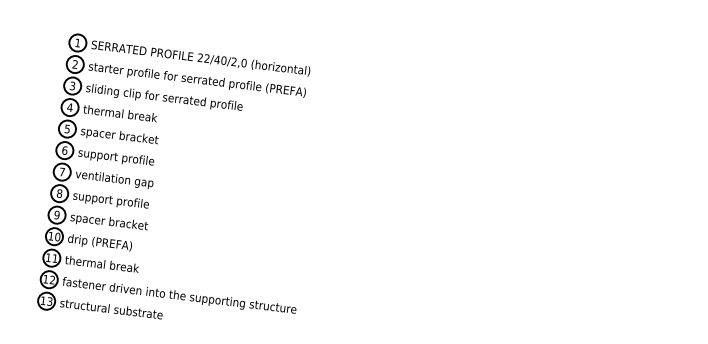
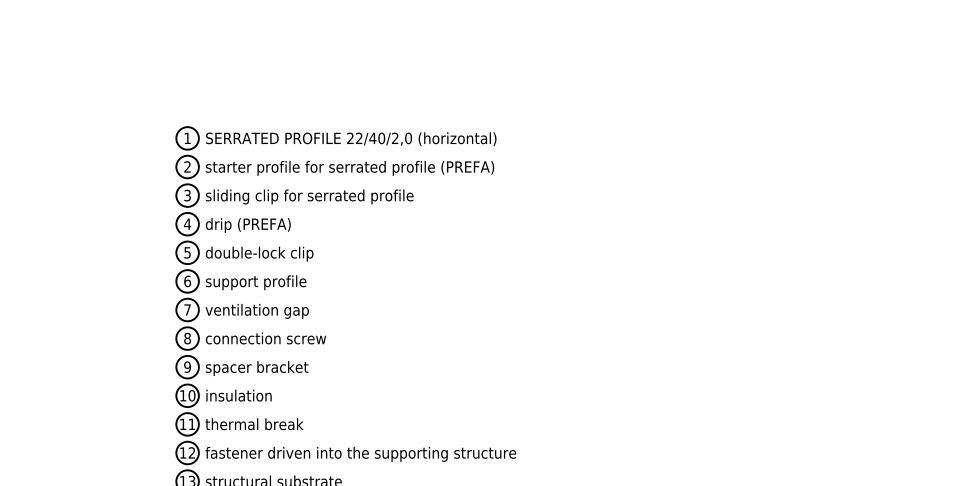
text: (120, 114) -> (254, 225), thermal break -> drip (PREFA)
text: (121, 136) -> (259, 253), spacer bracket -> double-lock clip
text: (118, 201) -> (265, 339), support profile -> connection screw
text: (99, 242) -> (247, 396), drip (PREFA) -> insulation

